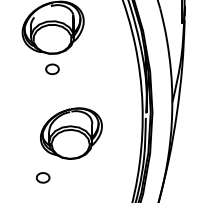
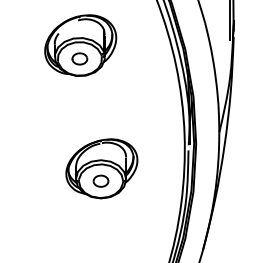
part: (52, 68) -> (79, 58), moved
part: (42, 177) -> (100, 180), moved

